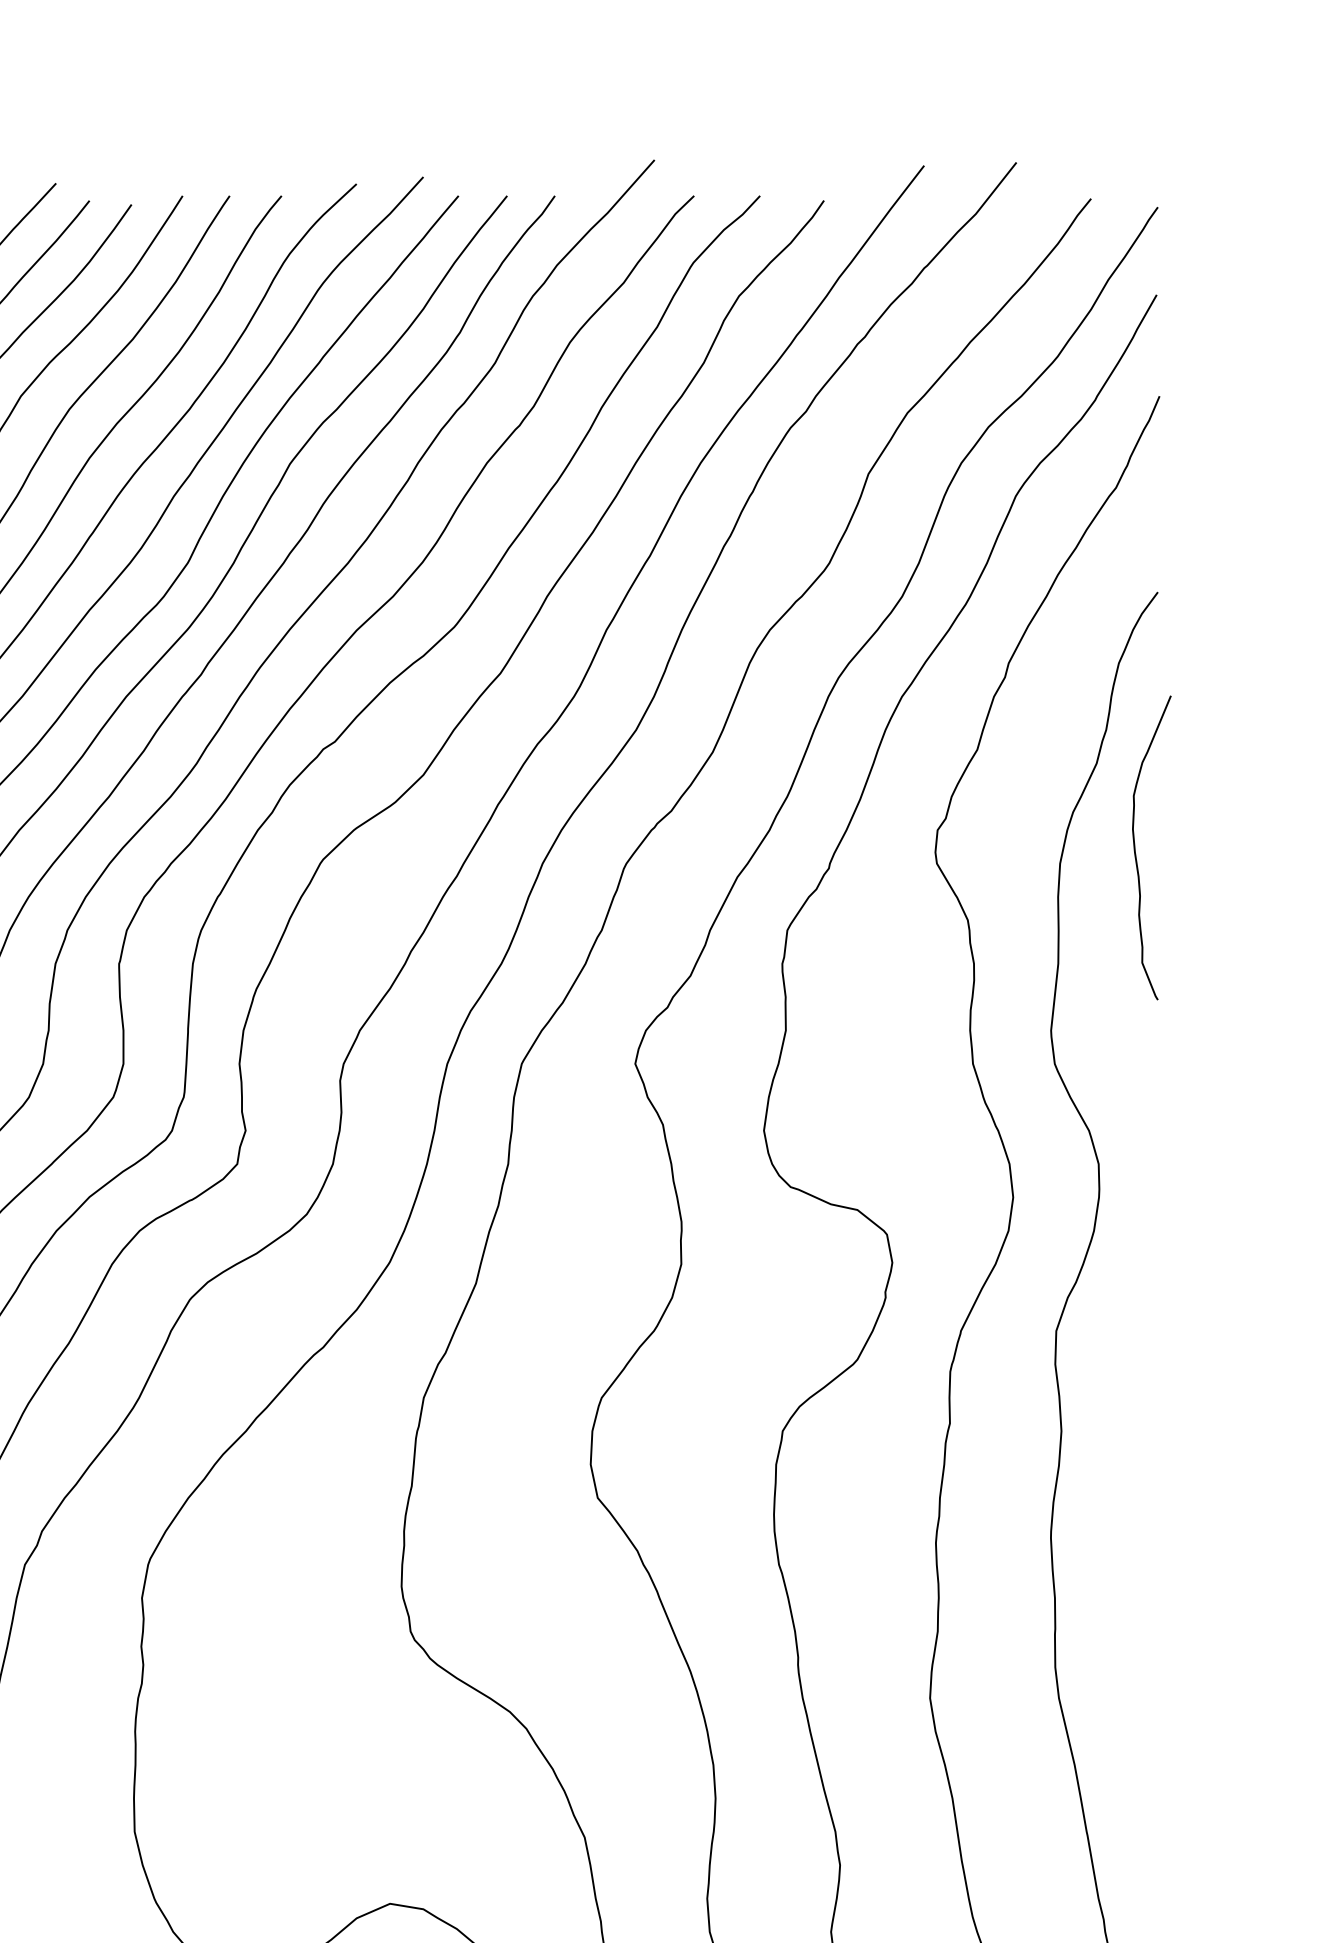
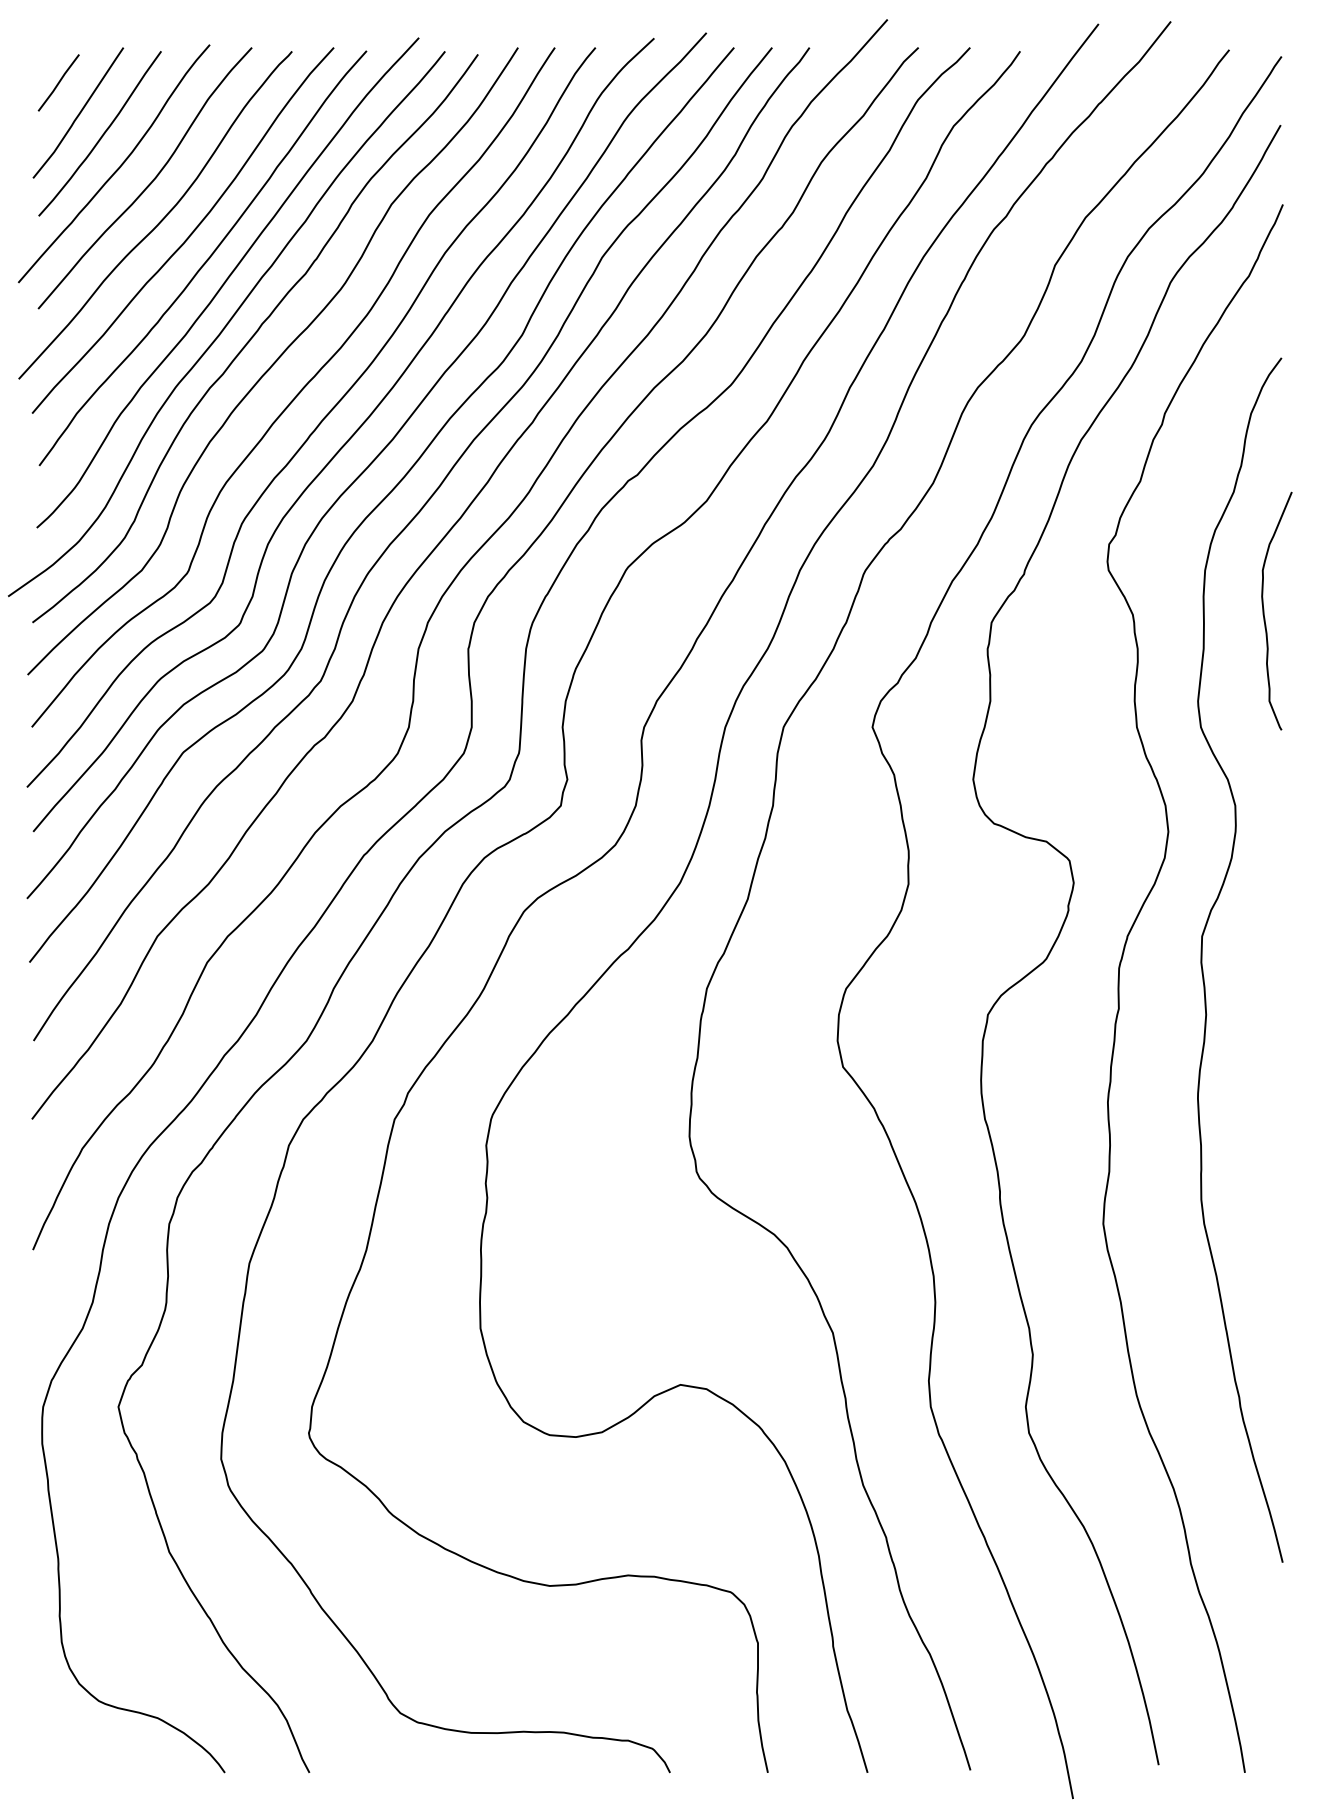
curve: (1135, 847) -> (1264, 610), moved

